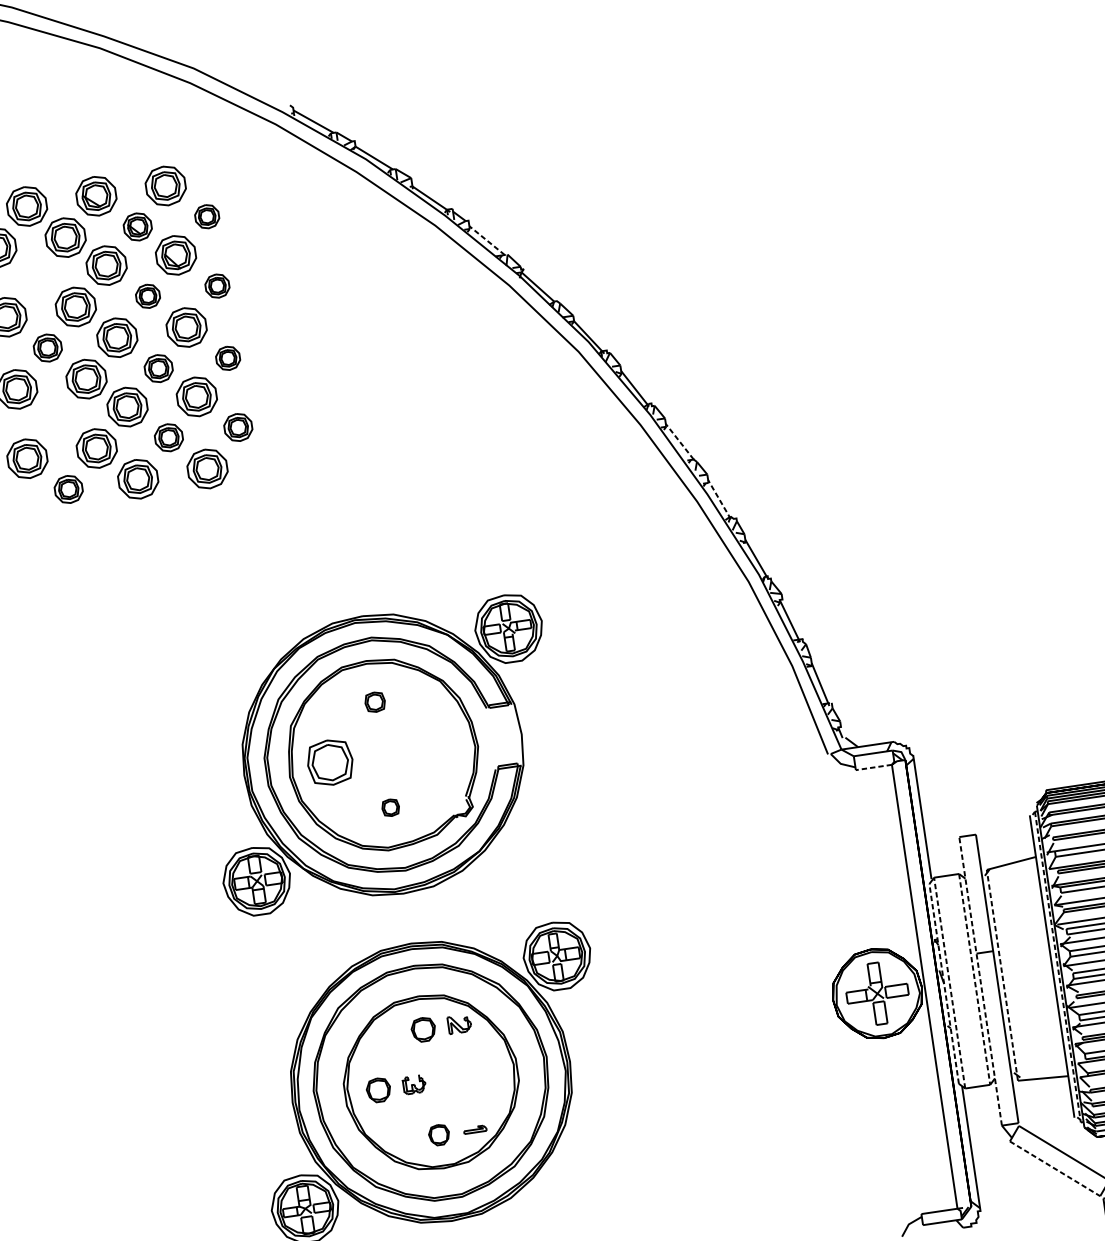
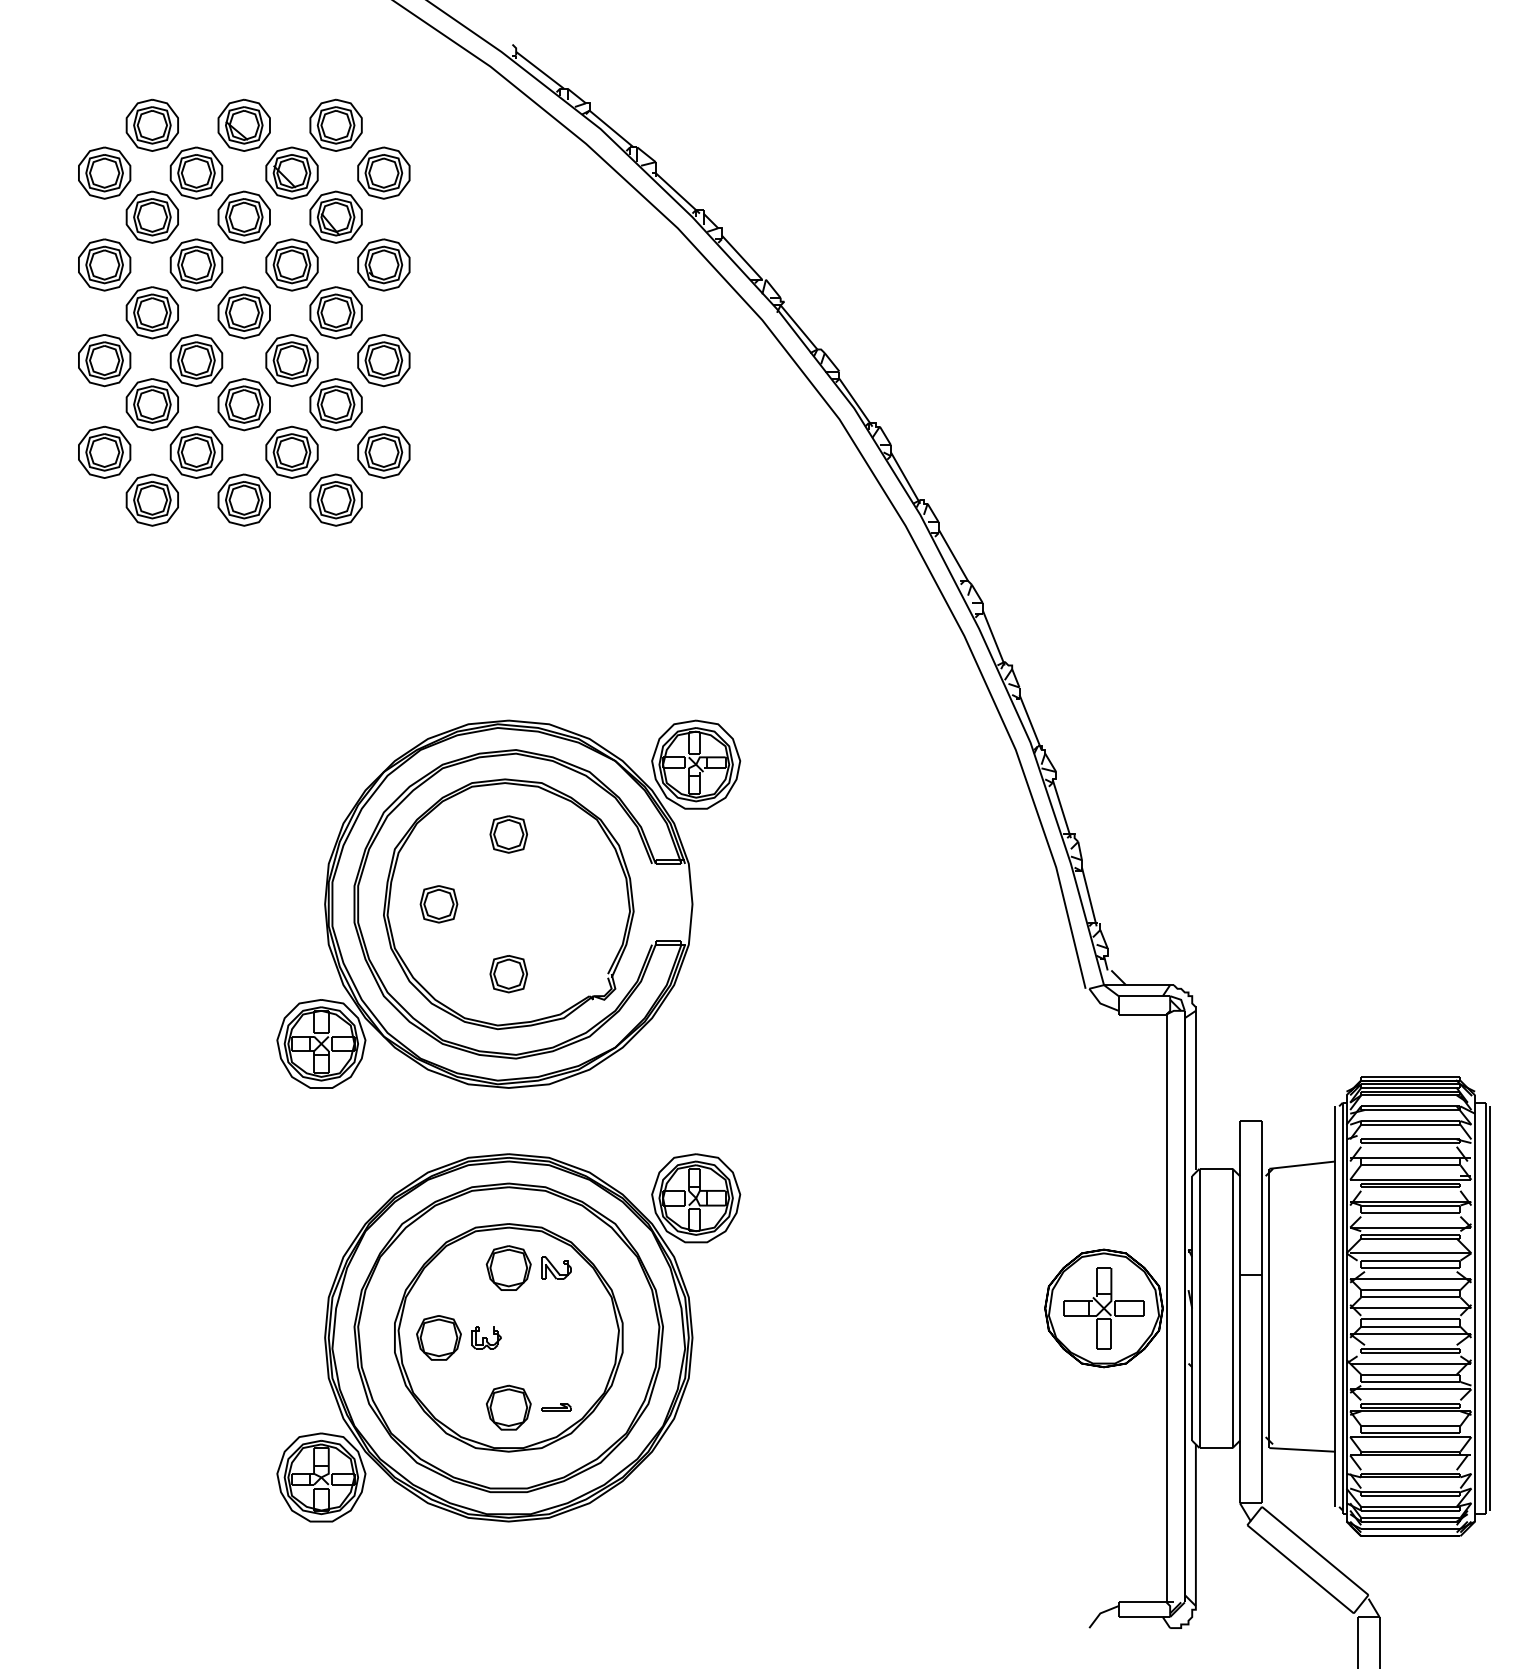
part: (206, 216) -> (383, 172), size x1.67
part: (137, 226) -> (291, 172), size x1.43
line: (487, 240) -> (742, 257), dashed -> solid
part: (36, 275) -> (151, 216), added
part: (217, 285) -> (383, 264), size x1.67
part: (147, 296) -> (291, 264), size x1.67
part: (47, 347) -> (151, 312), size x1.43
part: (227, 358) -> (383, 360), size x1.67
part: (158, 368) -> (291, 360), size x1.43
part: (57, 417) -> (151, 404), added
part: (237, 426) -> (383, 451), size x1.43
part: (168, 437) -> (291, 451), size x1.43
line: (679, 441) -> (953, 555), dashed -> solid
part: (68, 489) -> (151, 499), size x1.43
line: (719, 499) -> (993, 637), dashed -> solid
part: (375, 702) -> (508, 834), size x1.43
part: (329, 762) -> (438, 904), size x0.62
line: (873, 767) -> (1142, 1014), dashed -> solid
part: (390, 807) -> (508, 974), size x1.67
line: (1057, 967) -> (1342, 1308), dashed -> solid
line: (1002, 975) -> (1269, 1308), dashed -> solid
line: (974, 979) -> (1232, 1308), dashed -> solid
line: (980, 980) -> (1239, 1311), dashed -> solid
line: (944, 983) -> (1192, 1307), dashed -> solid
line: (949, 983) -> (1199, 1308), dashed -> solid
part: (423, 1029) -> (508, 1267), size x1.43
part: (378, 1089) -> (438, 1337), size x1.43
part: (438, 1134) -> (508, 1407), size x1.67
line: (1055, 1168) -> (1300, 1569), dashed -> solid

